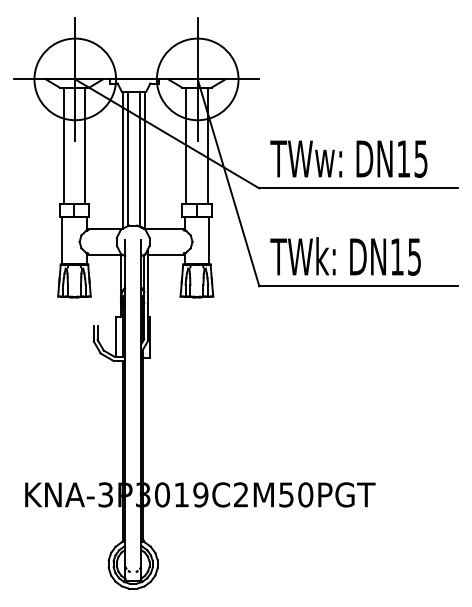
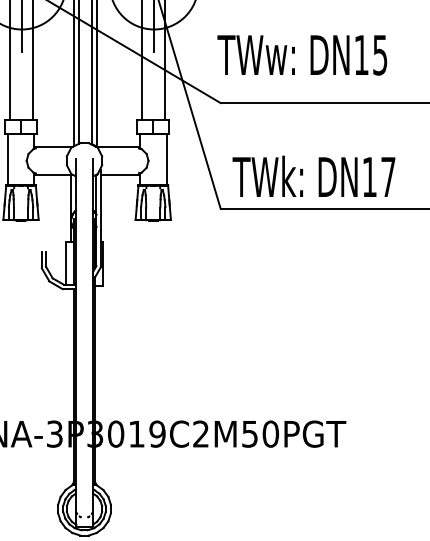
text: (348, 158) -> (301, 54), moved
text: (414, 256) -> (388, 176), DN15 -> DN17

